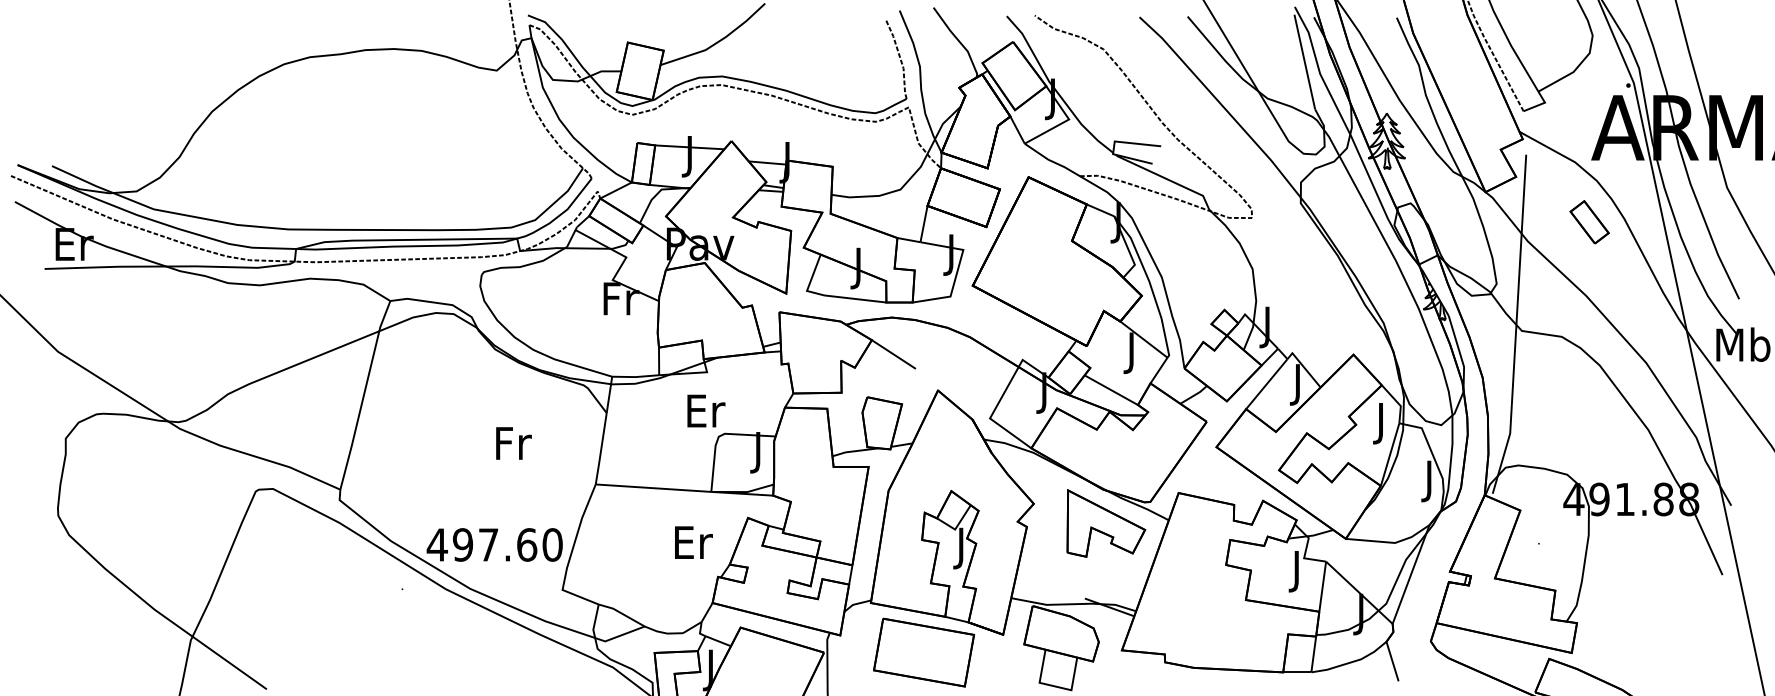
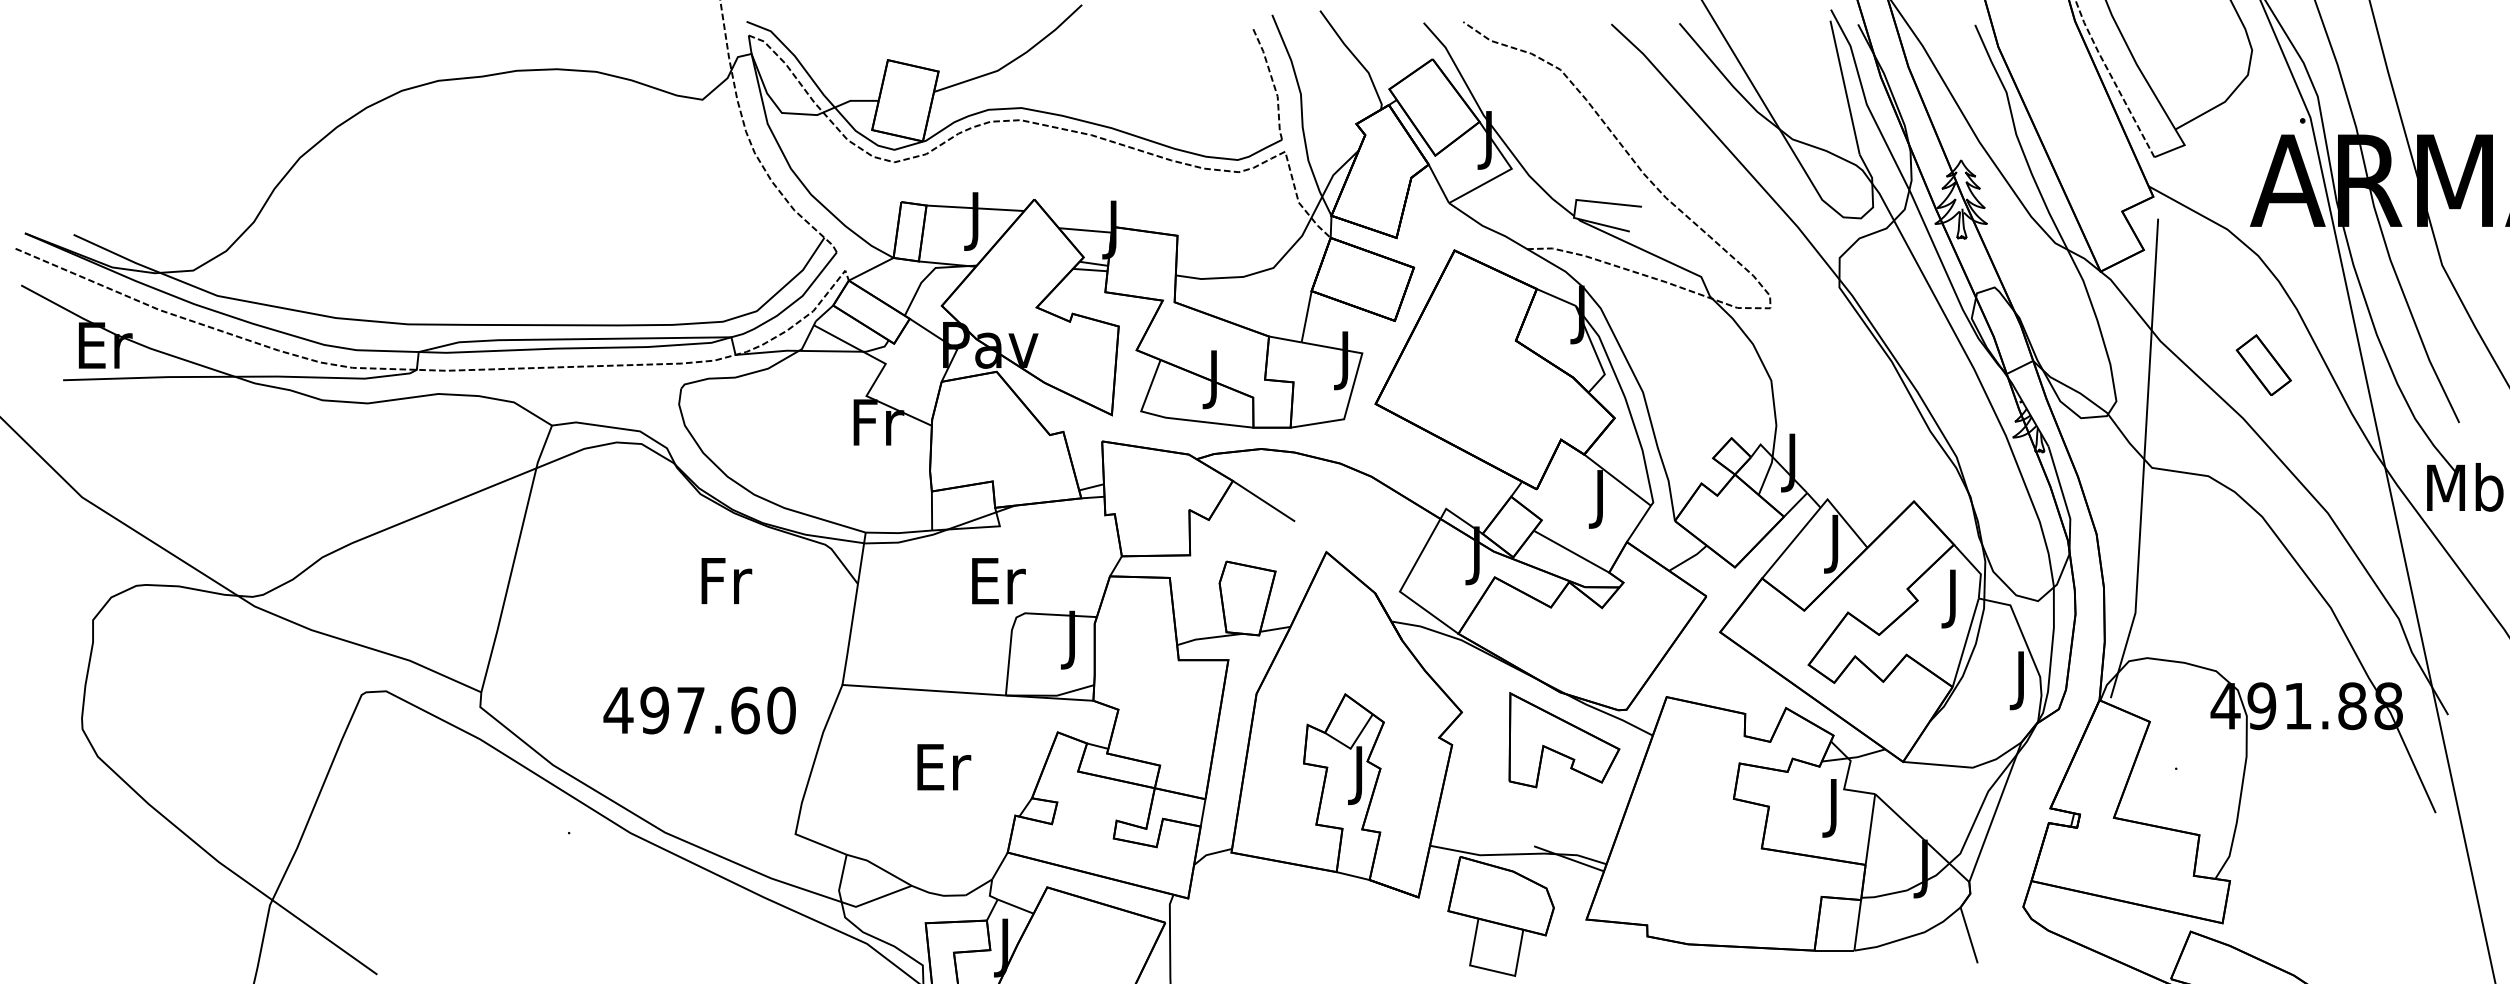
part: (1589, 221) -> (2263, 364), moved
text: (513, 443) -> (726, 580), moved
text: (694, 542) -> (944, 767), moved
text: (494, 544) -> (699, 710), moved
part: (923, 652) -> (1306, 922), removed

